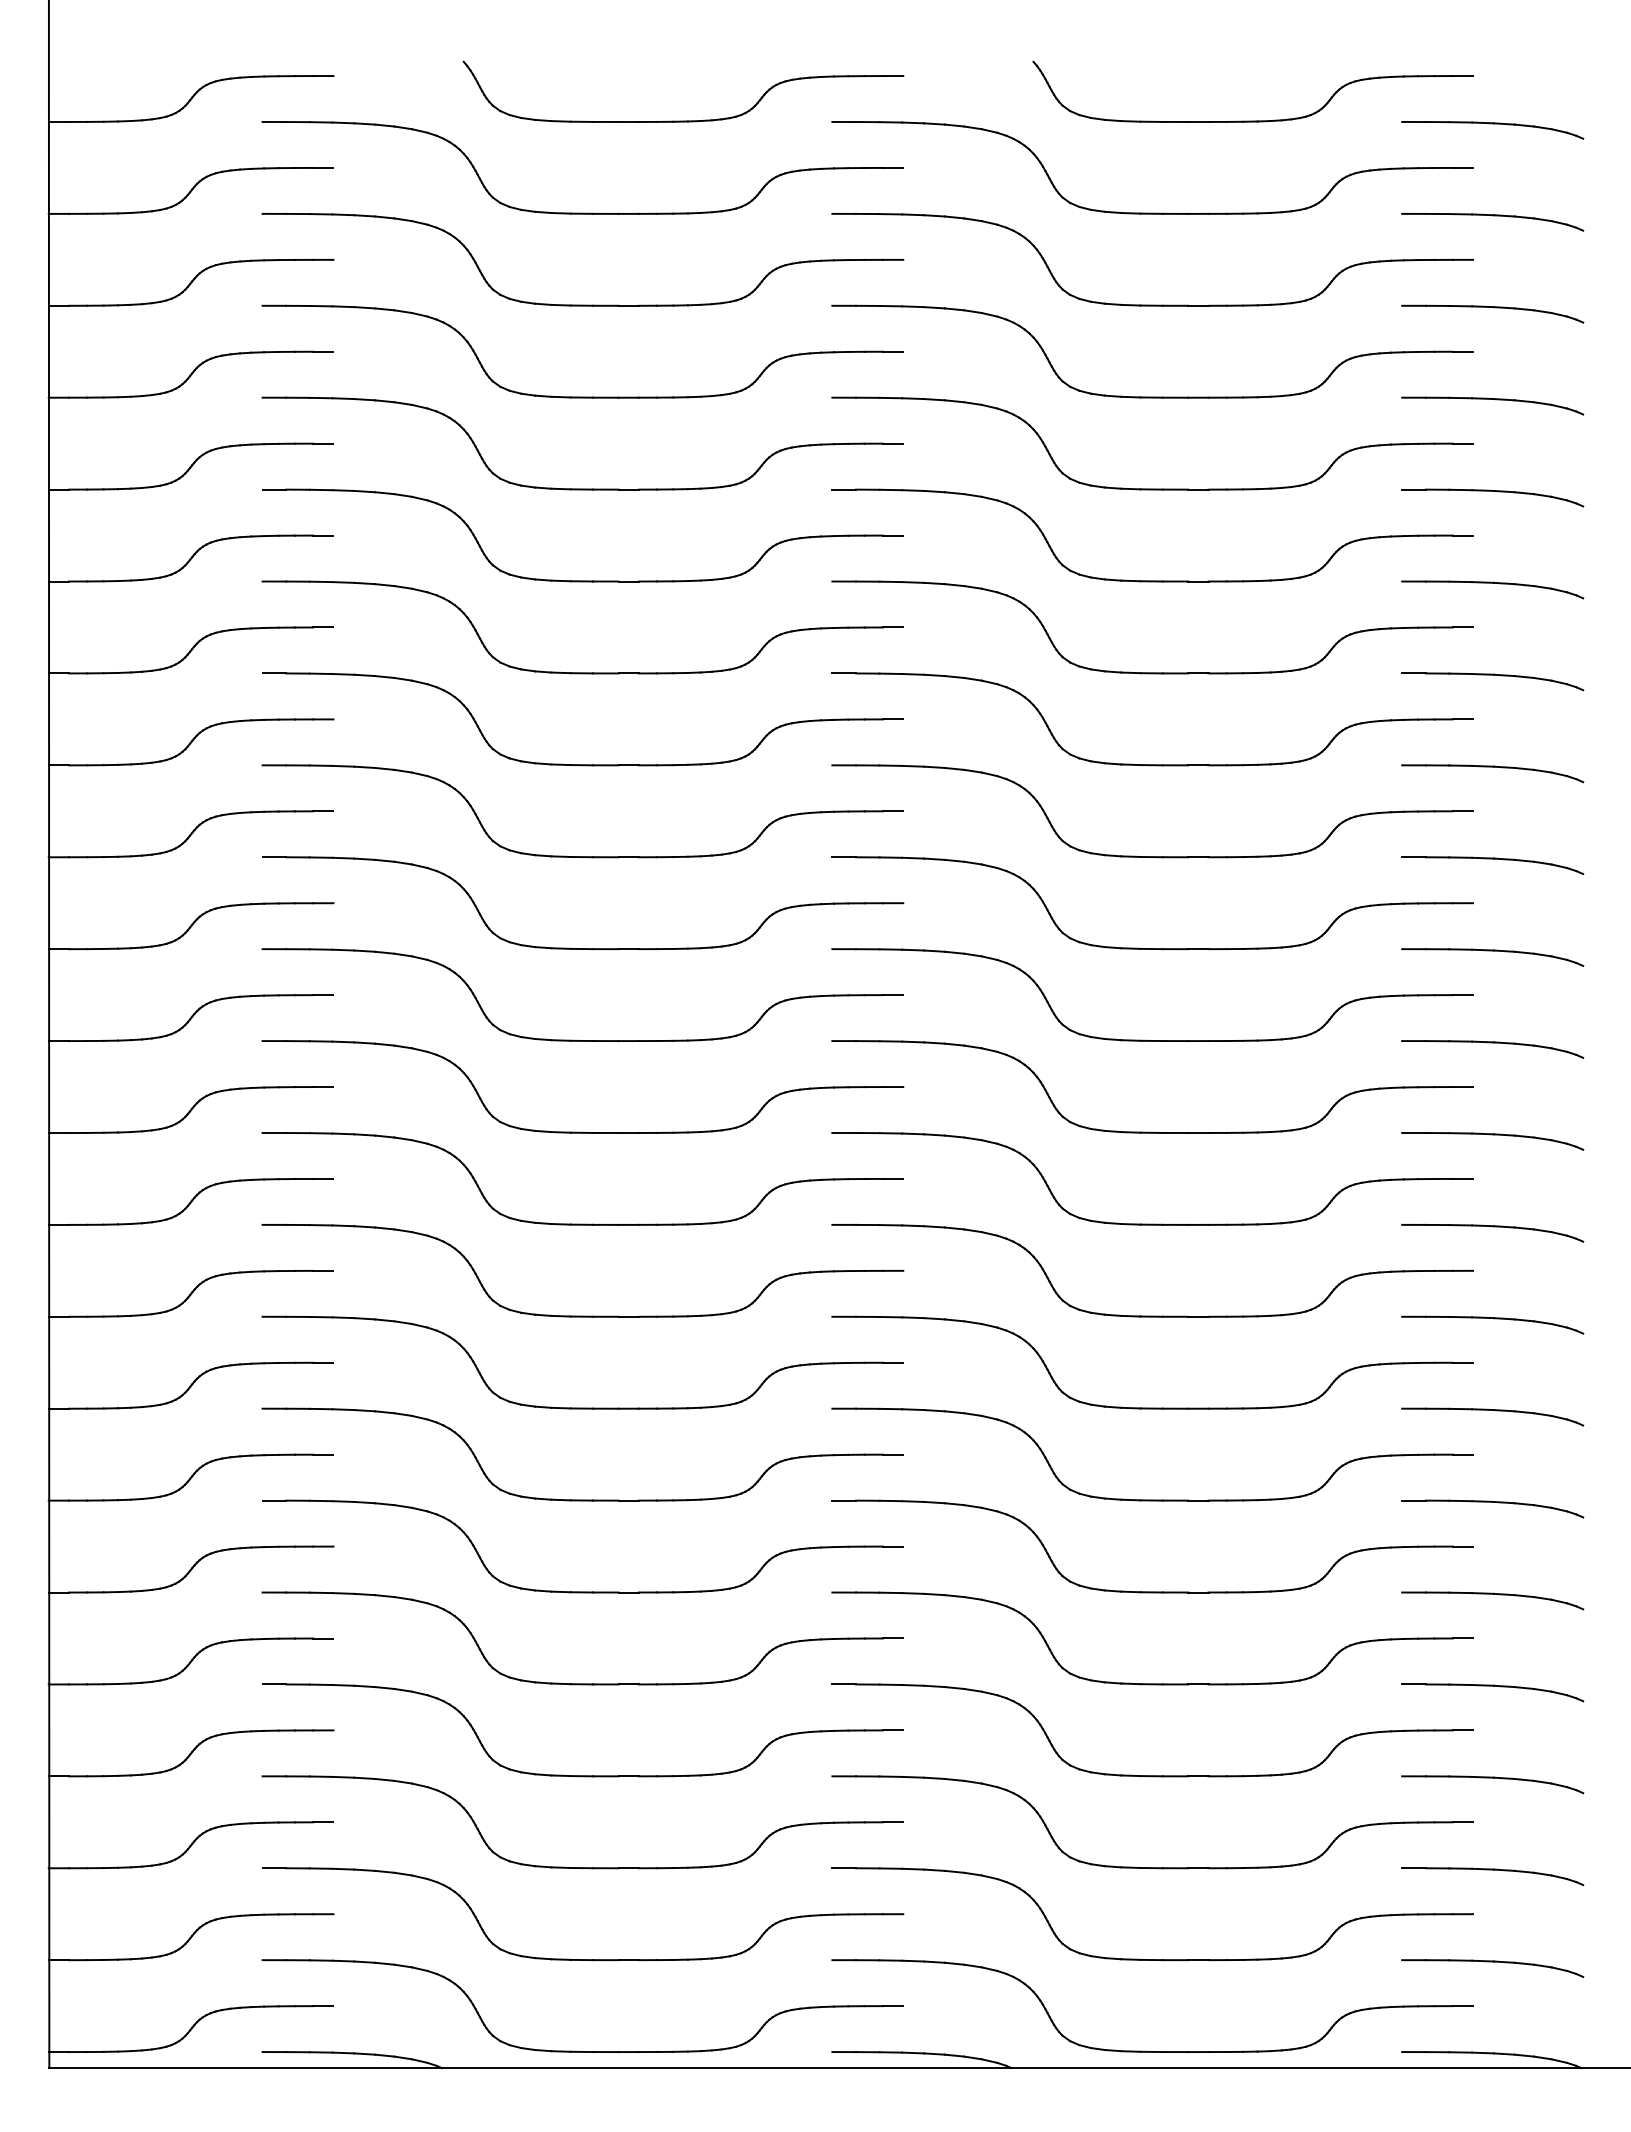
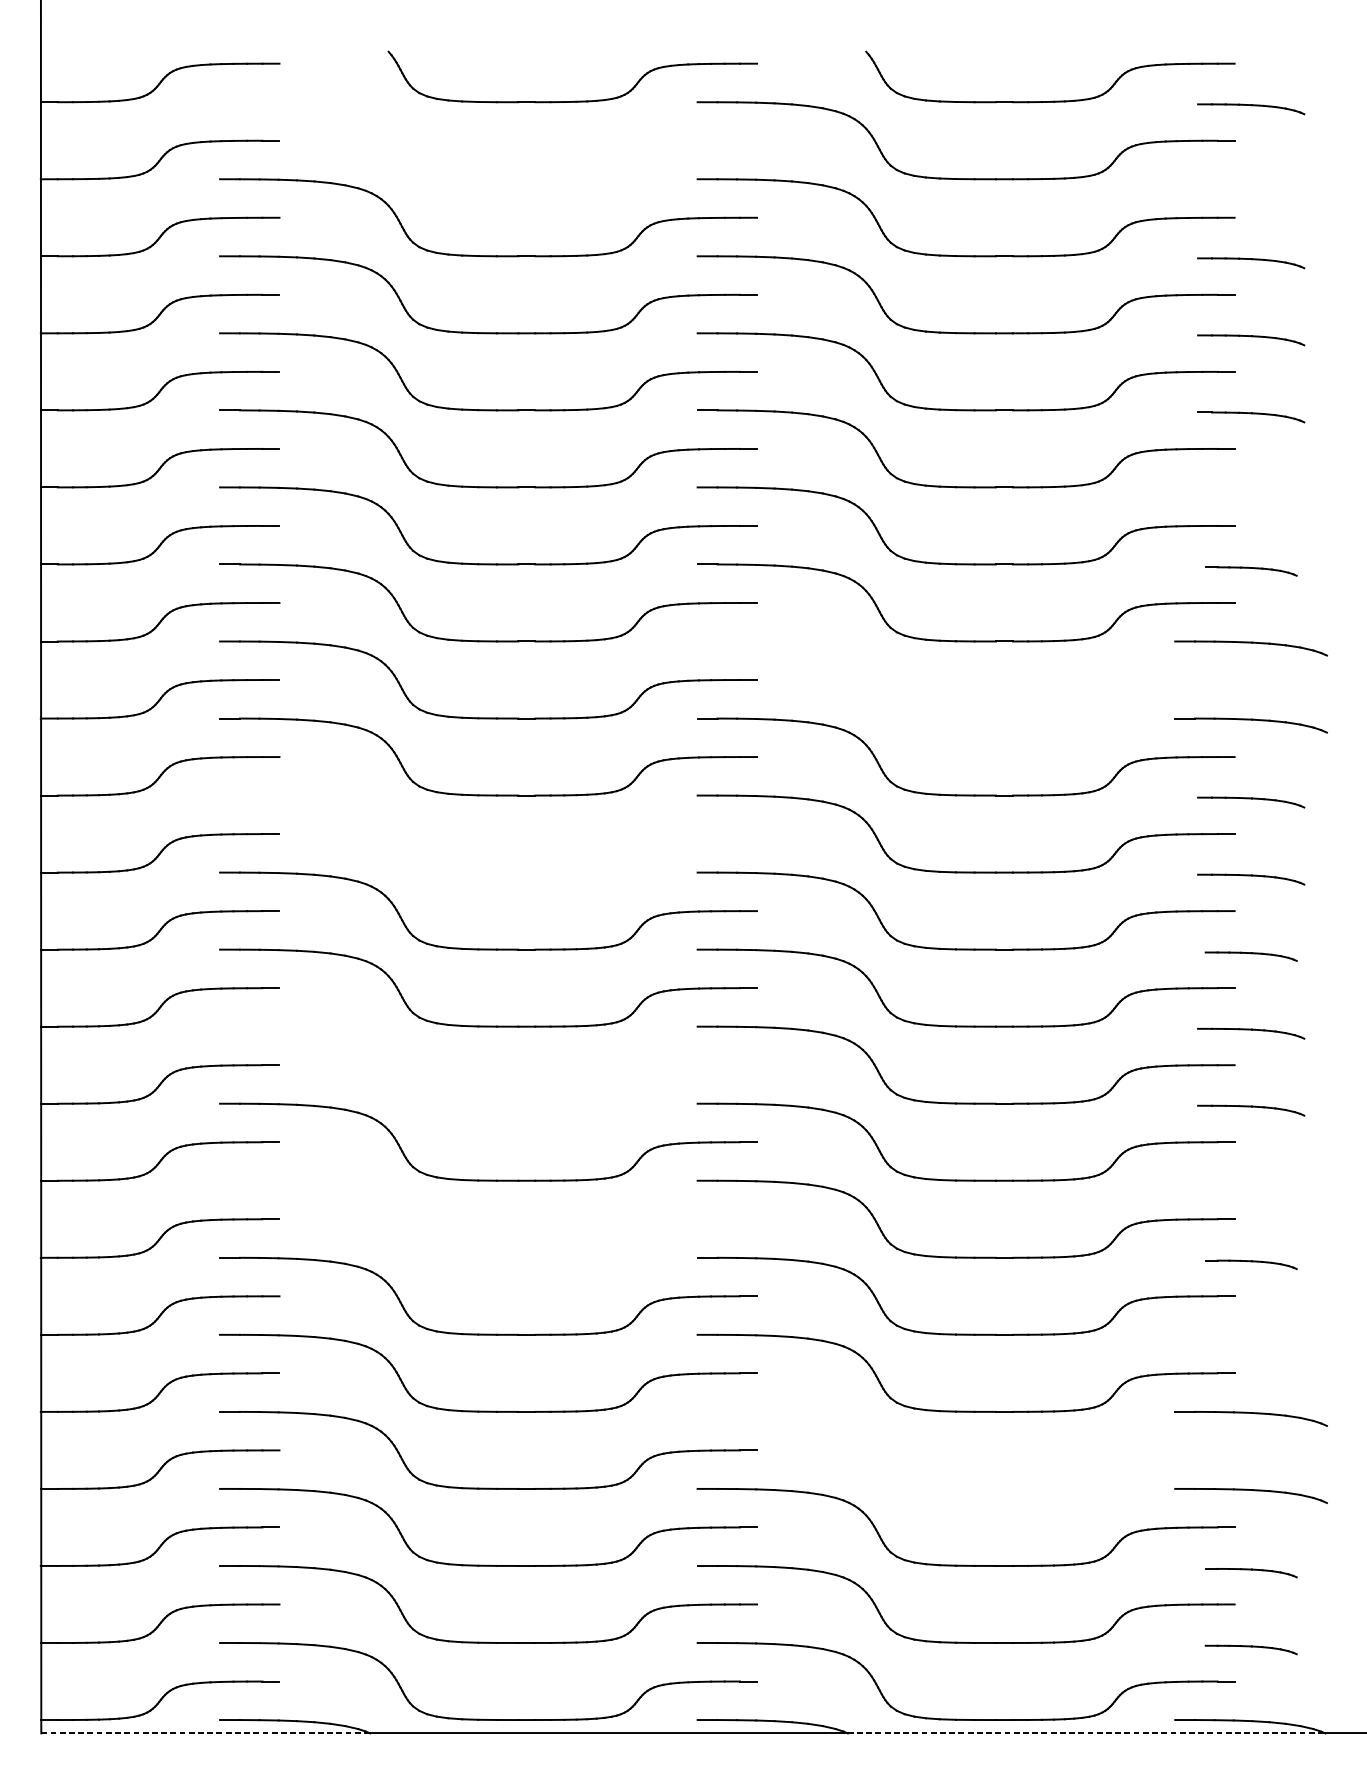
part: (1492, 130) -> (1250, 109), size x0.7
part: (582, 212) -> (488, 178), removed
part: (1492, 222) -> (1250, 186), removed
part: (1492, 313) -> (1250, 262), size x0.7
part: (1492, 405) -> (1250, 339), size x0.7
part: (1492, 497) -> (1250, 416), size x0.7
part: (1492, 589) -> (1250, 494), removed
part: (1492, 681) -> (1250, 571), size x0.6
part: (1152, 856) -> (965, 717), removed
part: (1492, 957) -> (1250, 802), size x0.7
part: (582, 1040) -> (488, 872), removed
part: (1492, 1049) -> (1250, 879), size x0.7
part: (1492, 1141) -> (1250, 956), size x0.6
part: (1492, 1233) -> (1250, 1033), size x0.7
part: (582, 1315) -> (488, 1102), removed
part: (1492, 1324) -> (1250, 1110), size x0.7
part: (1492, 1416) -> (1250, 1187), removed
part: (582, 1499) -> (488, 1256), removed
part: (1492, 1508) -> (1250, 1264), size x0.6
part: (1492, 1600) -> (1250, 1341), removed
part: (1152, 1775) -> (965, 1488), removed
part: (1492, 1876) -> (1250, 1572), size x0.6
part: (1492, 1968) -> (1250, 1649), size x0.6
line: (246, 2068) -> (206, 1733), solid -> dashed
line: (1296, 2068) -> (1086, 1733), solid -> dashed

